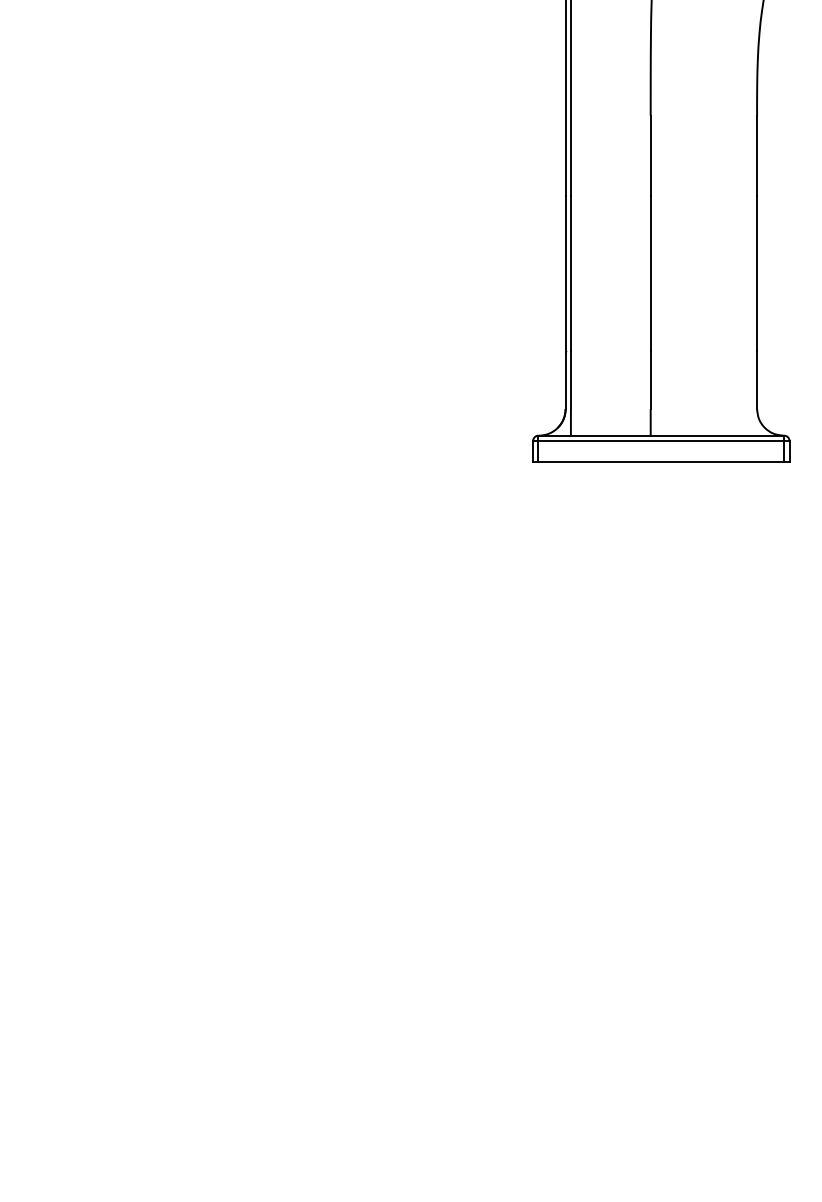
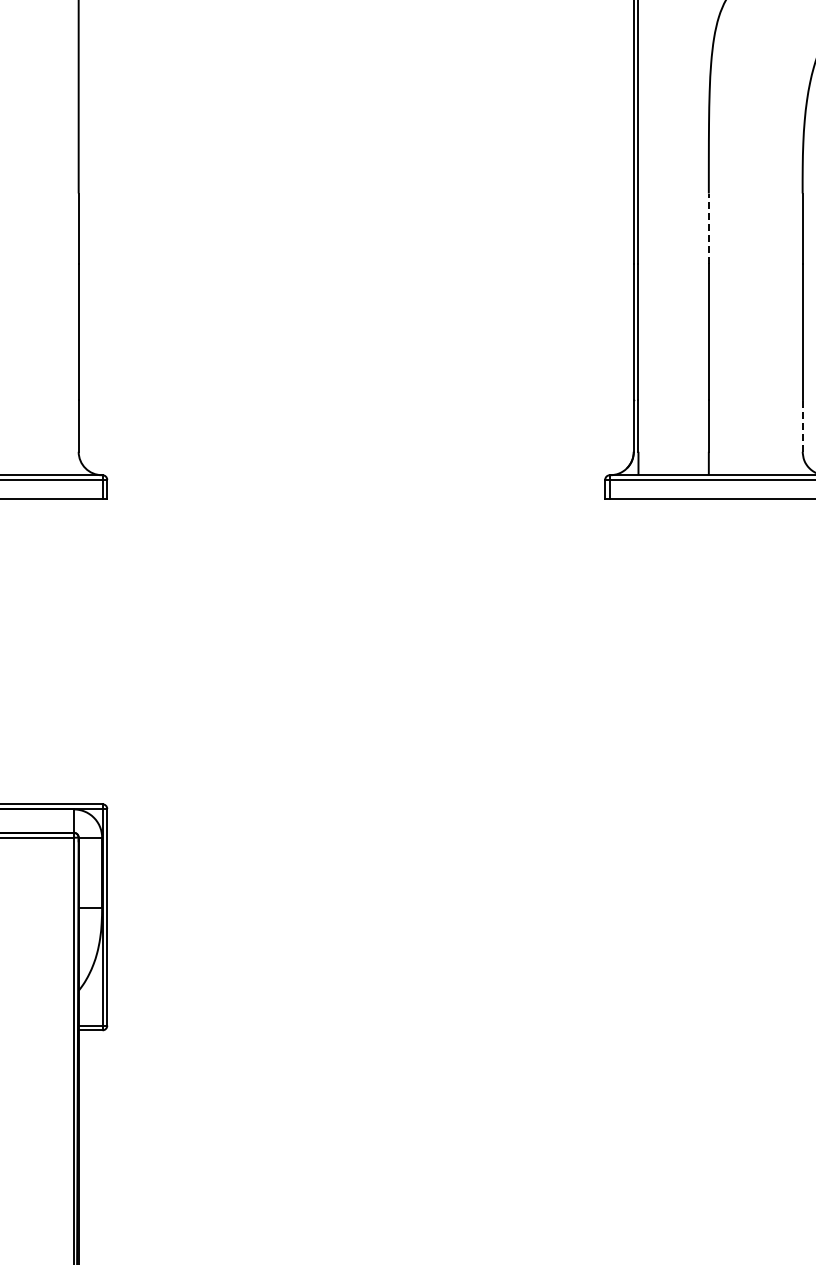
line: (650, 155) -> (708, 228), solid -> dashed
line: (756, 379) -> (802, 425), solid -> dashed

